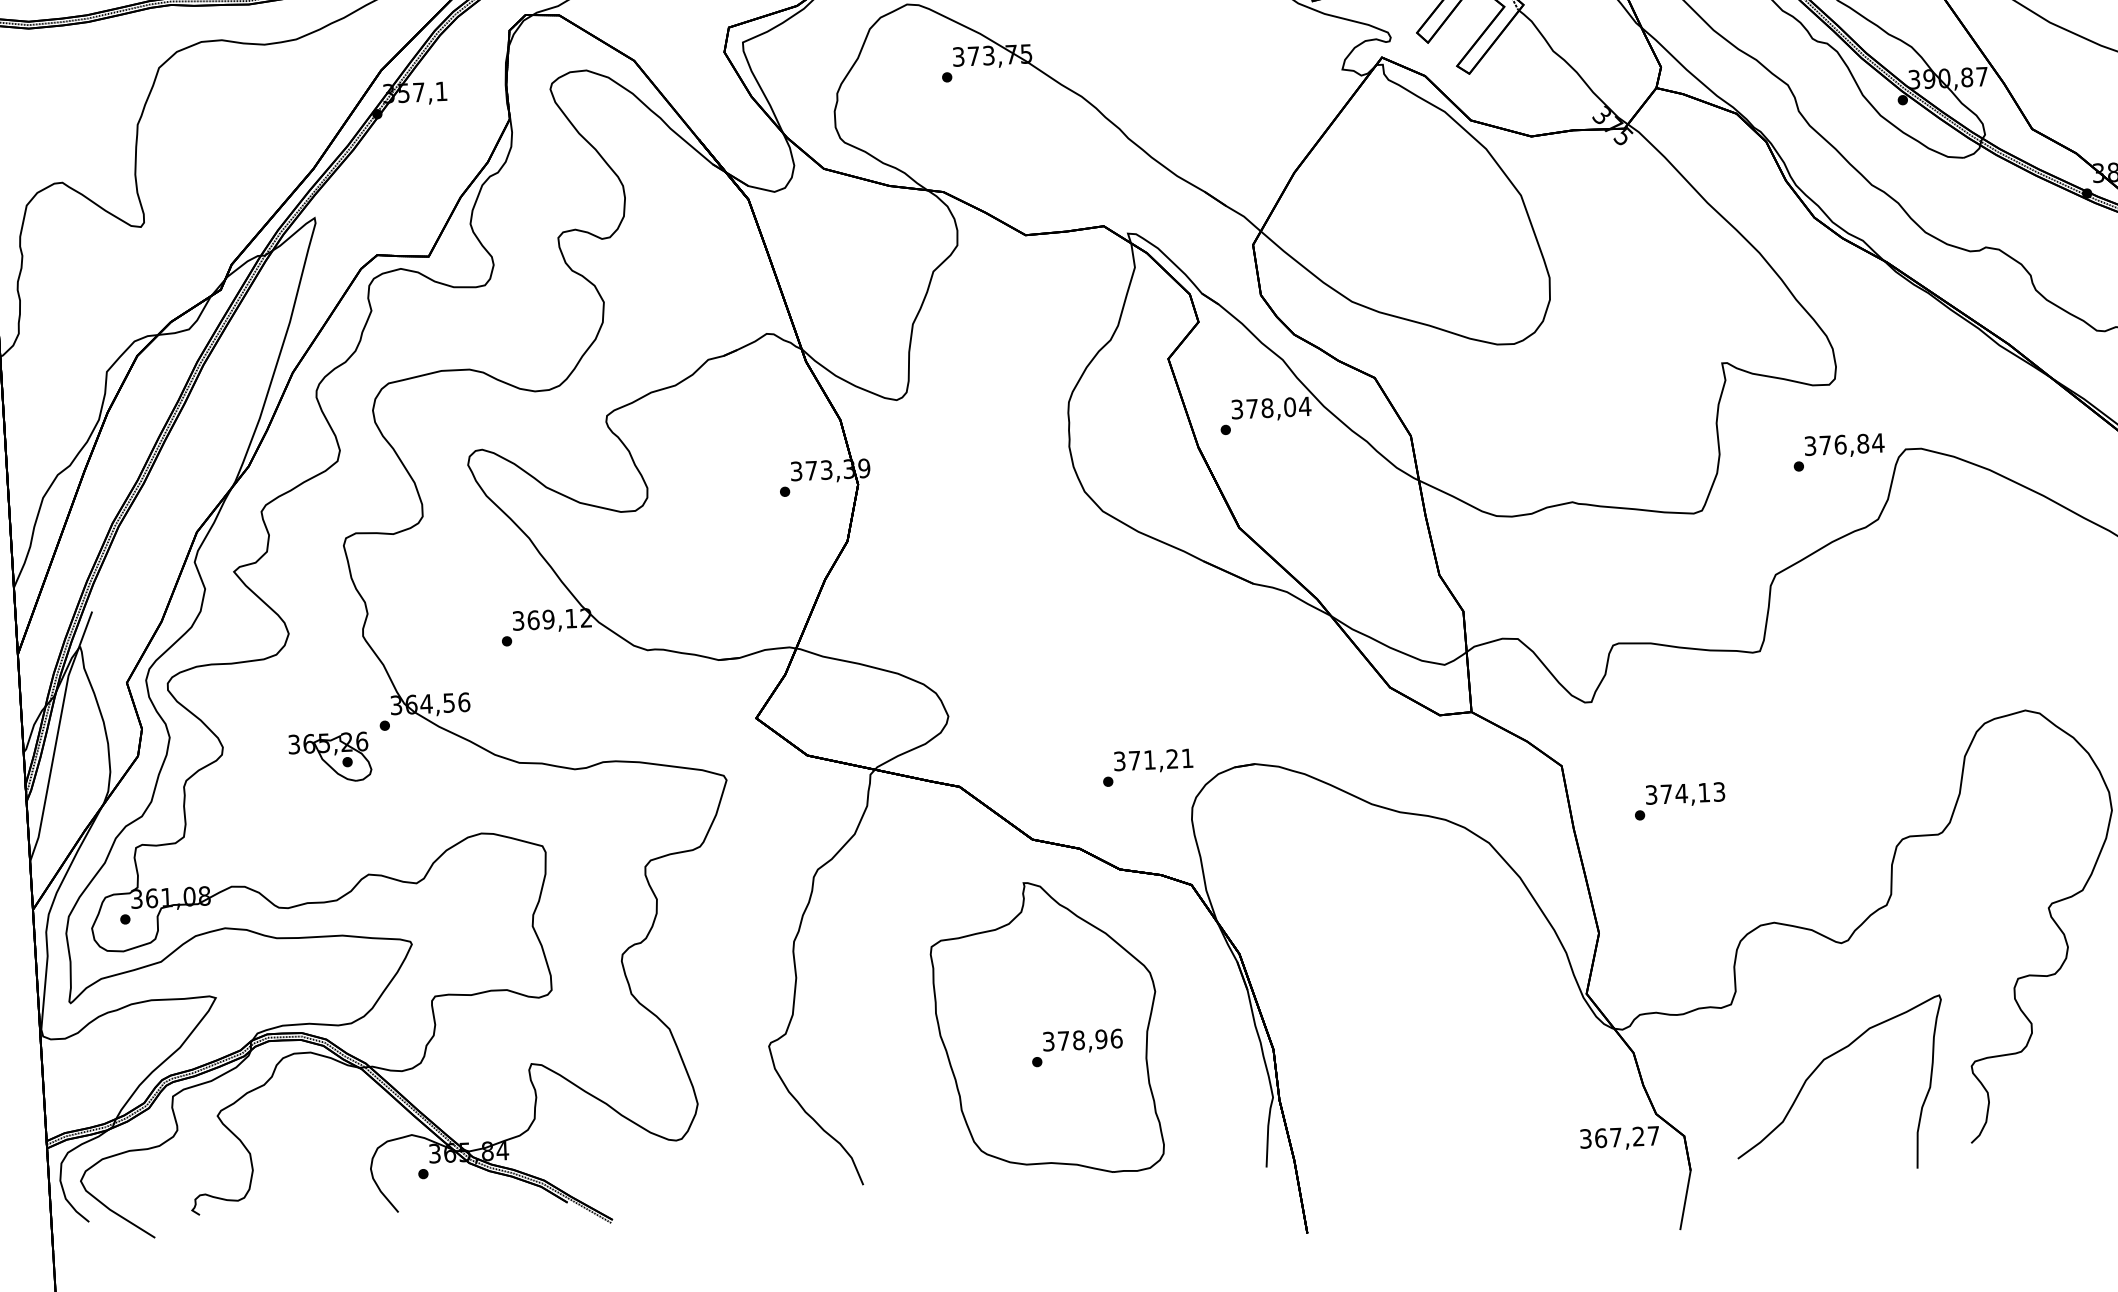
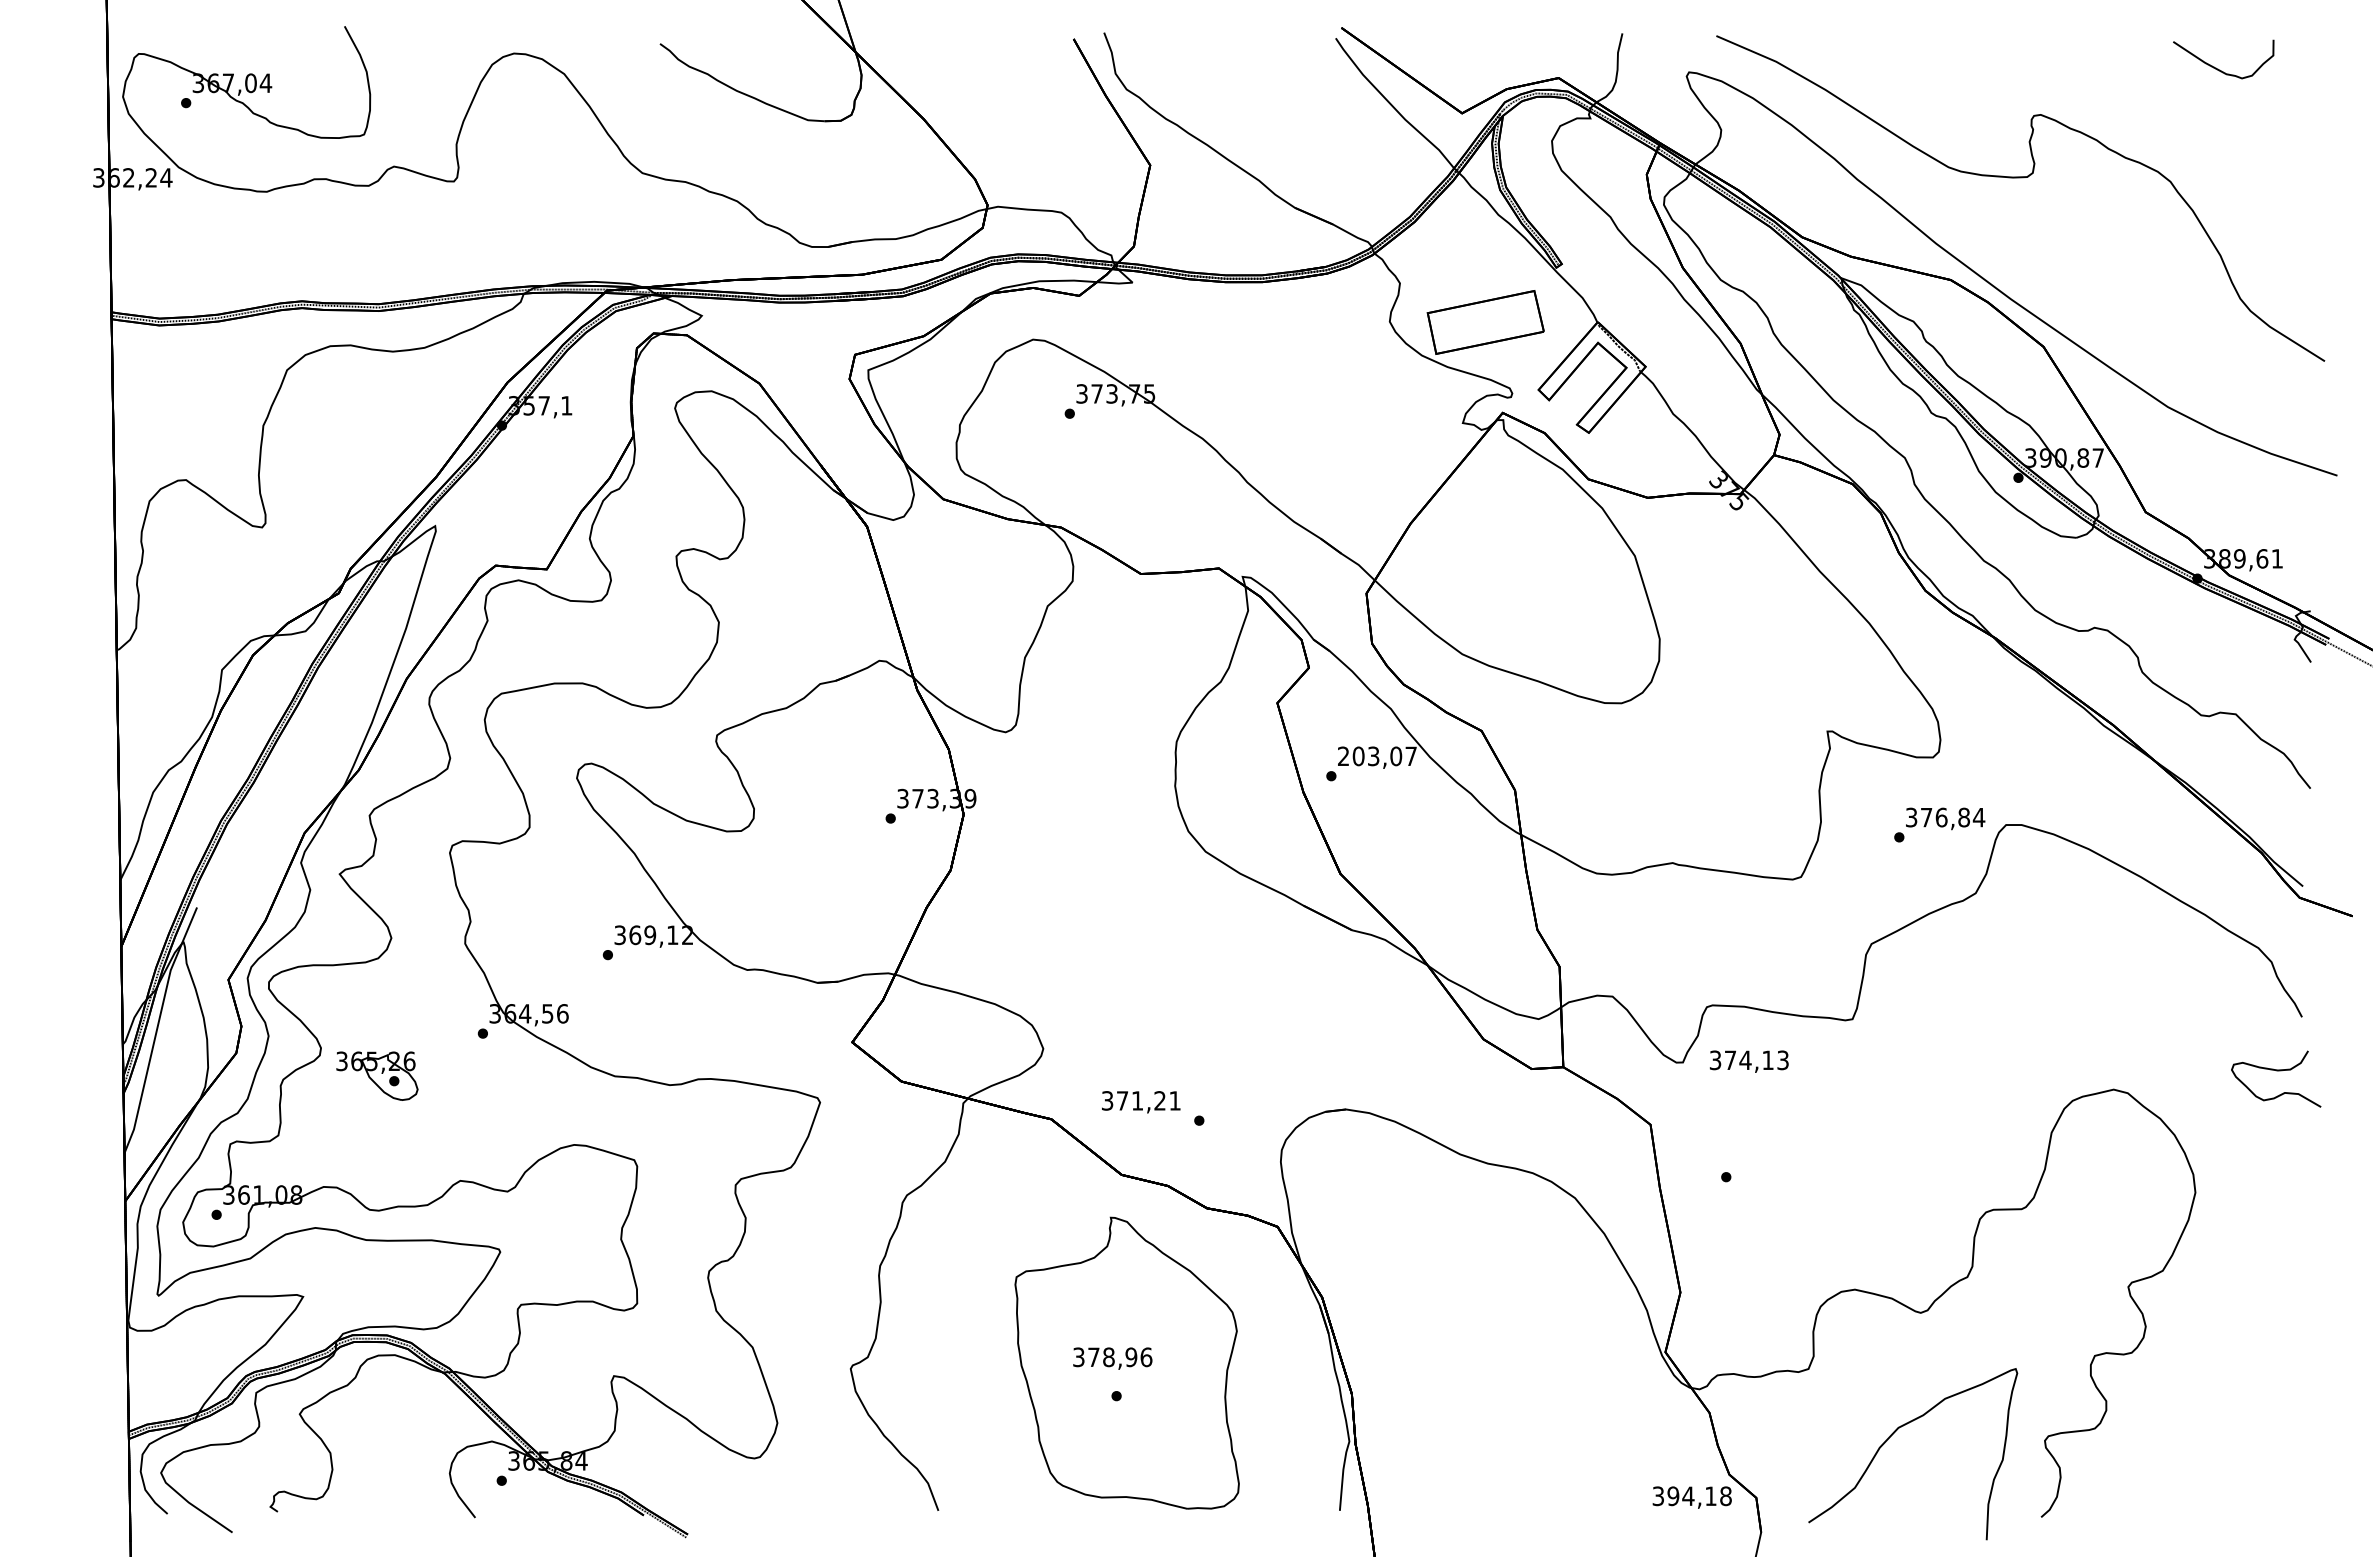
text: (1271, 408) -> (1377, 756), 378,04 -> 203,07
part: (330, 757) -> (377, 1075), moved
text: (1153, 761) -> (1141, 1102), moved
text: (1685, 794) -> (1749, 1061), moved
text: (1082, 1041) -> (1112, 1358), moved
text: (1627, 1137) -> (1699, 1496), 367,27 -> 394,18

